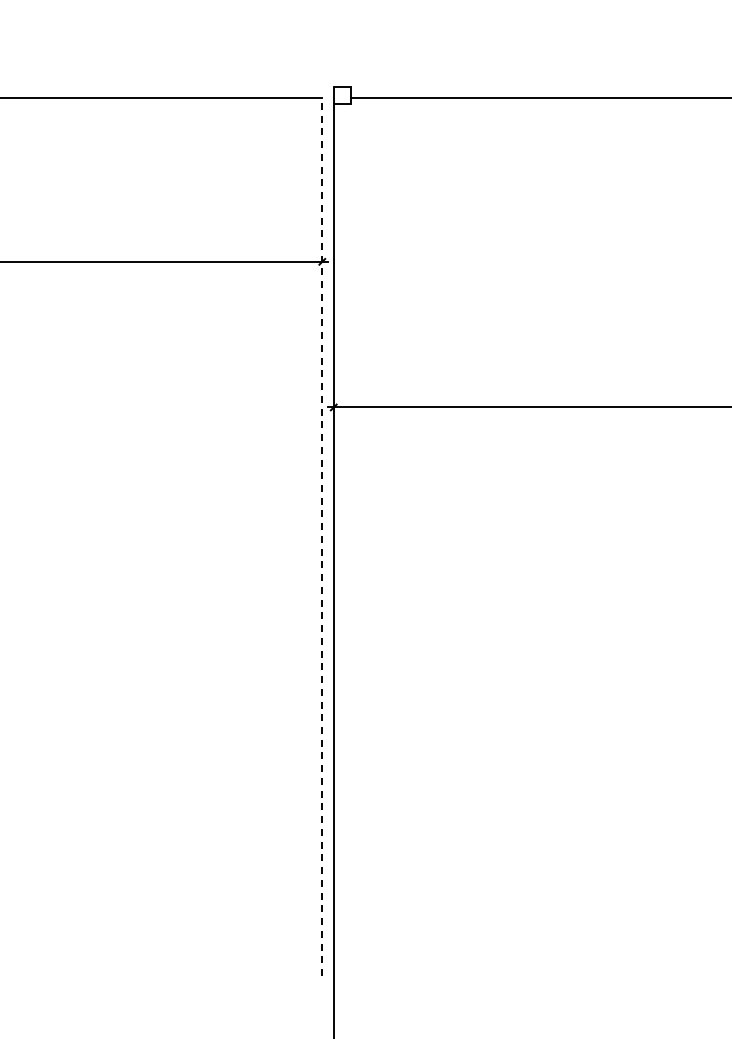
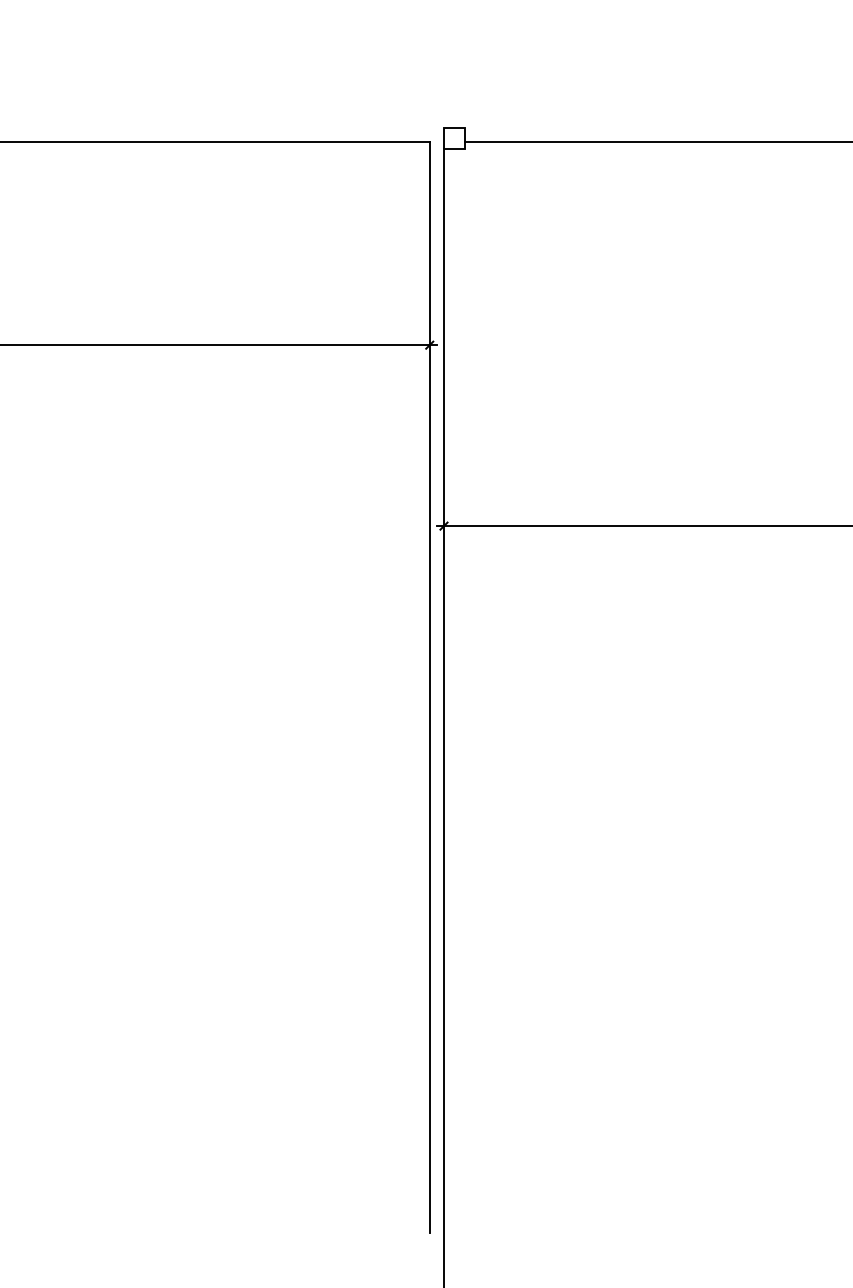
line: (322, 537) -> (429, 687), dashed -> solid

